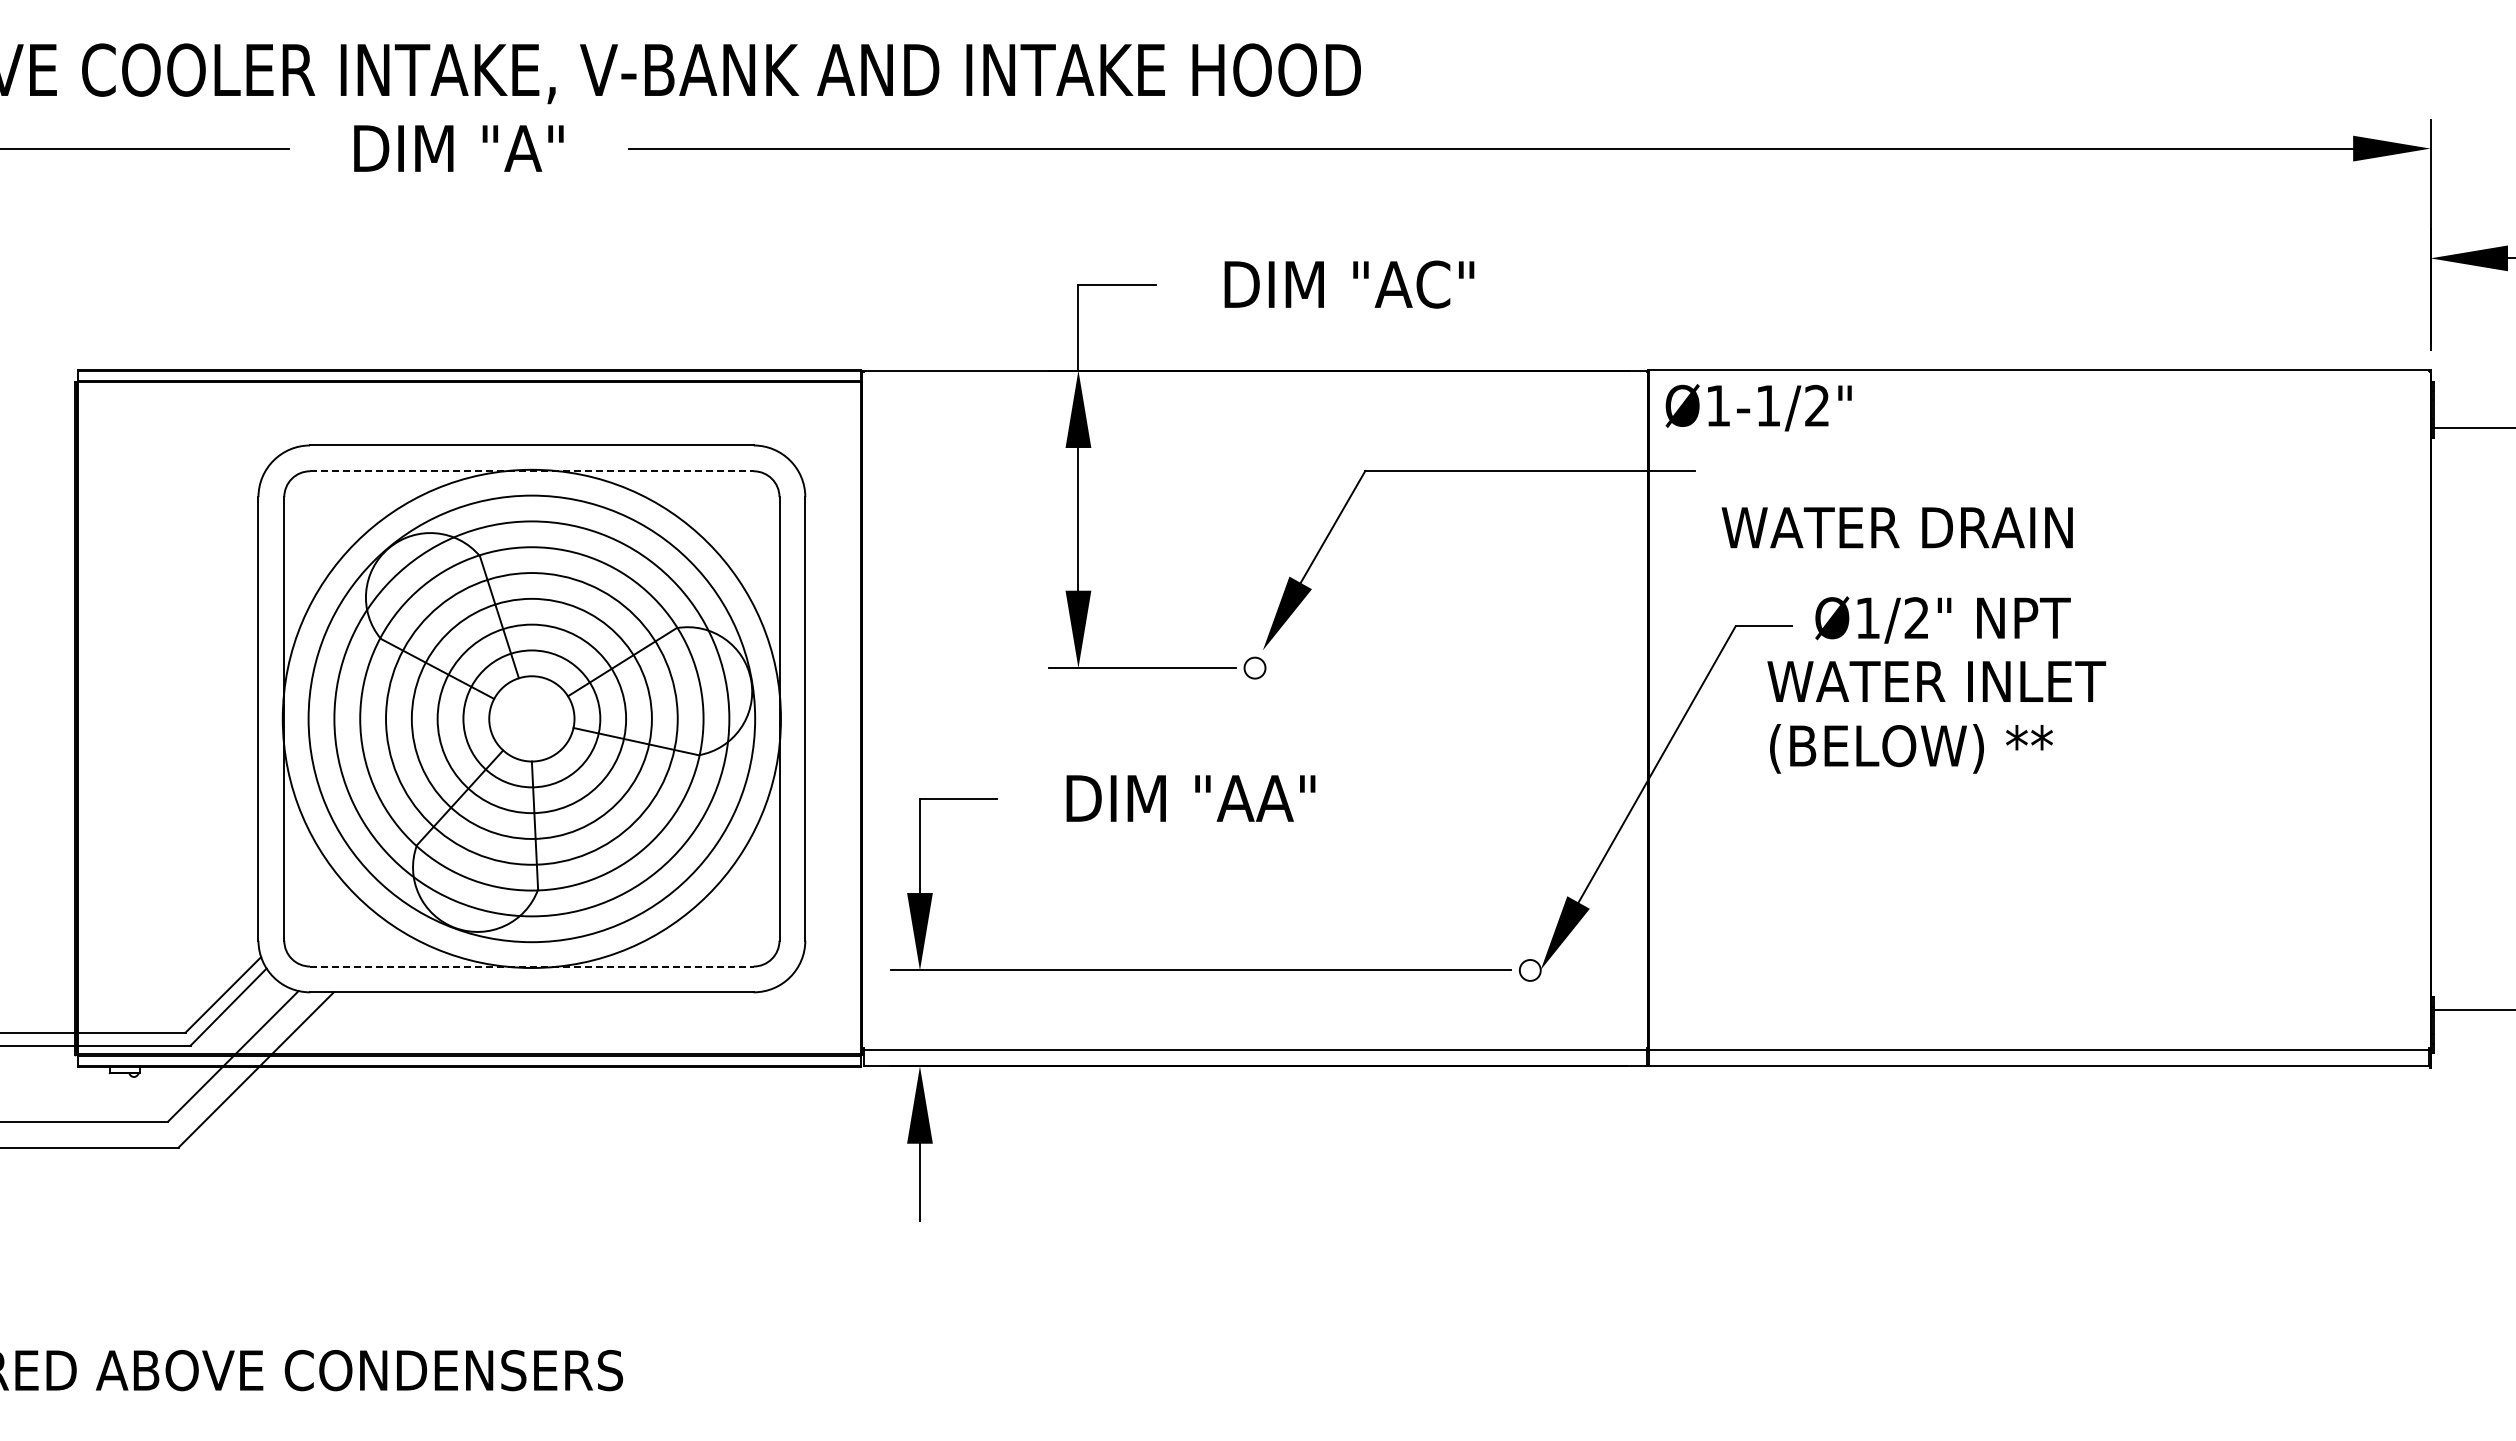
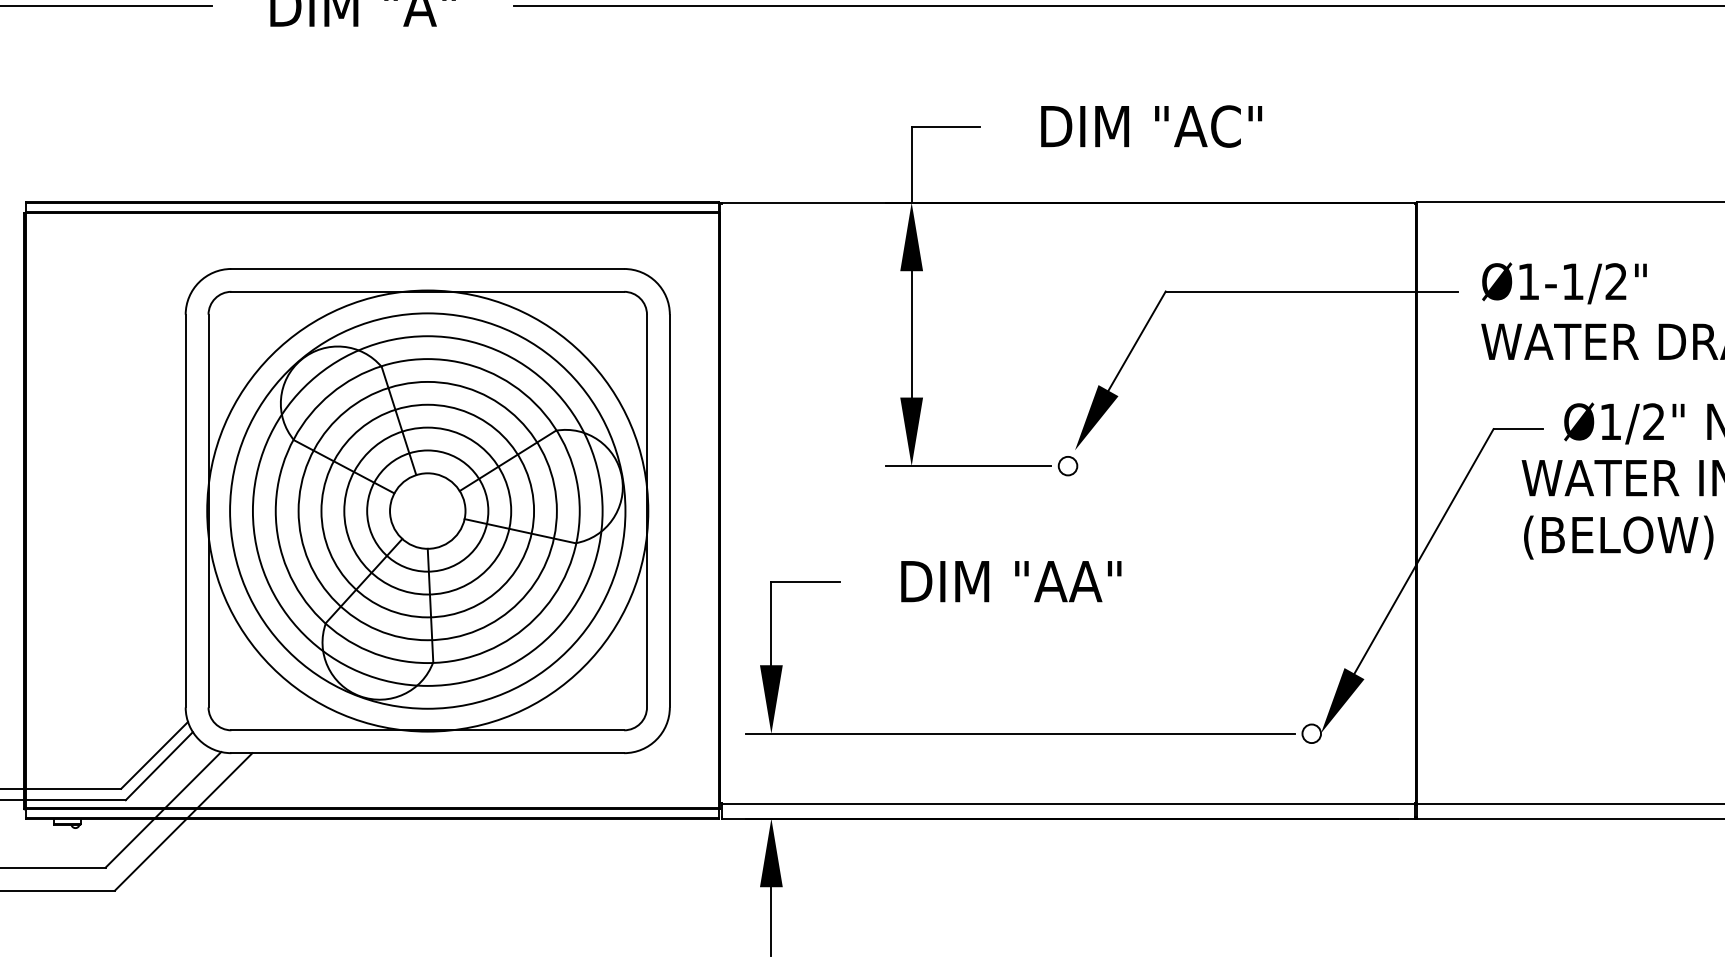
text: (1758, 407) -> (1564, 283), moved
line: (531, 471) -> (427, 292), dashed -> solid
line: (531, 966) -> (427, 730), dashed -> solid

